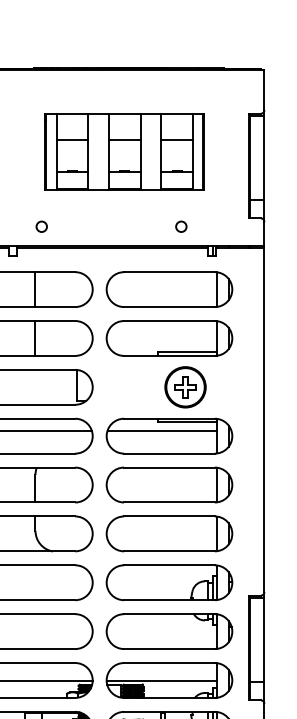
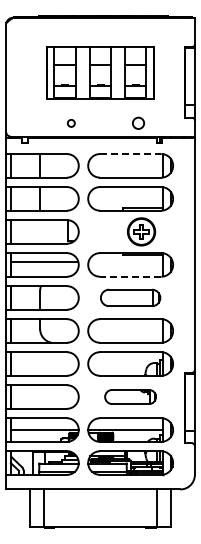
circle: (40, 226) -> (70, 123), moved
circle: (181, 226) -> (138, 123), size x1.6
line: (169, 272) -> (130, 154), solid -> dashed
line: (161, 431) -> (125, 261), removed
line: (169, 453) -> (130, 276), solid -> dashed
part: (169, 484) -> (130, 297), size x0.7
part: (169, 630) -> (130, 396), size x0.6

